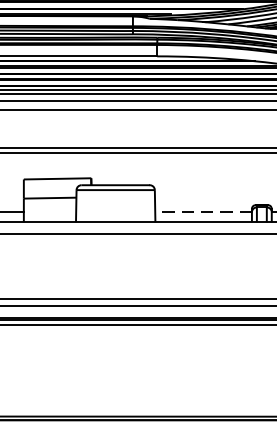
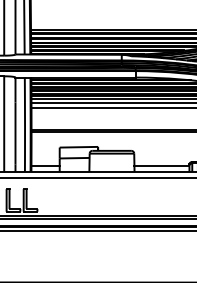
line: (202, 210) -> (161, 165), dashed -> solid

